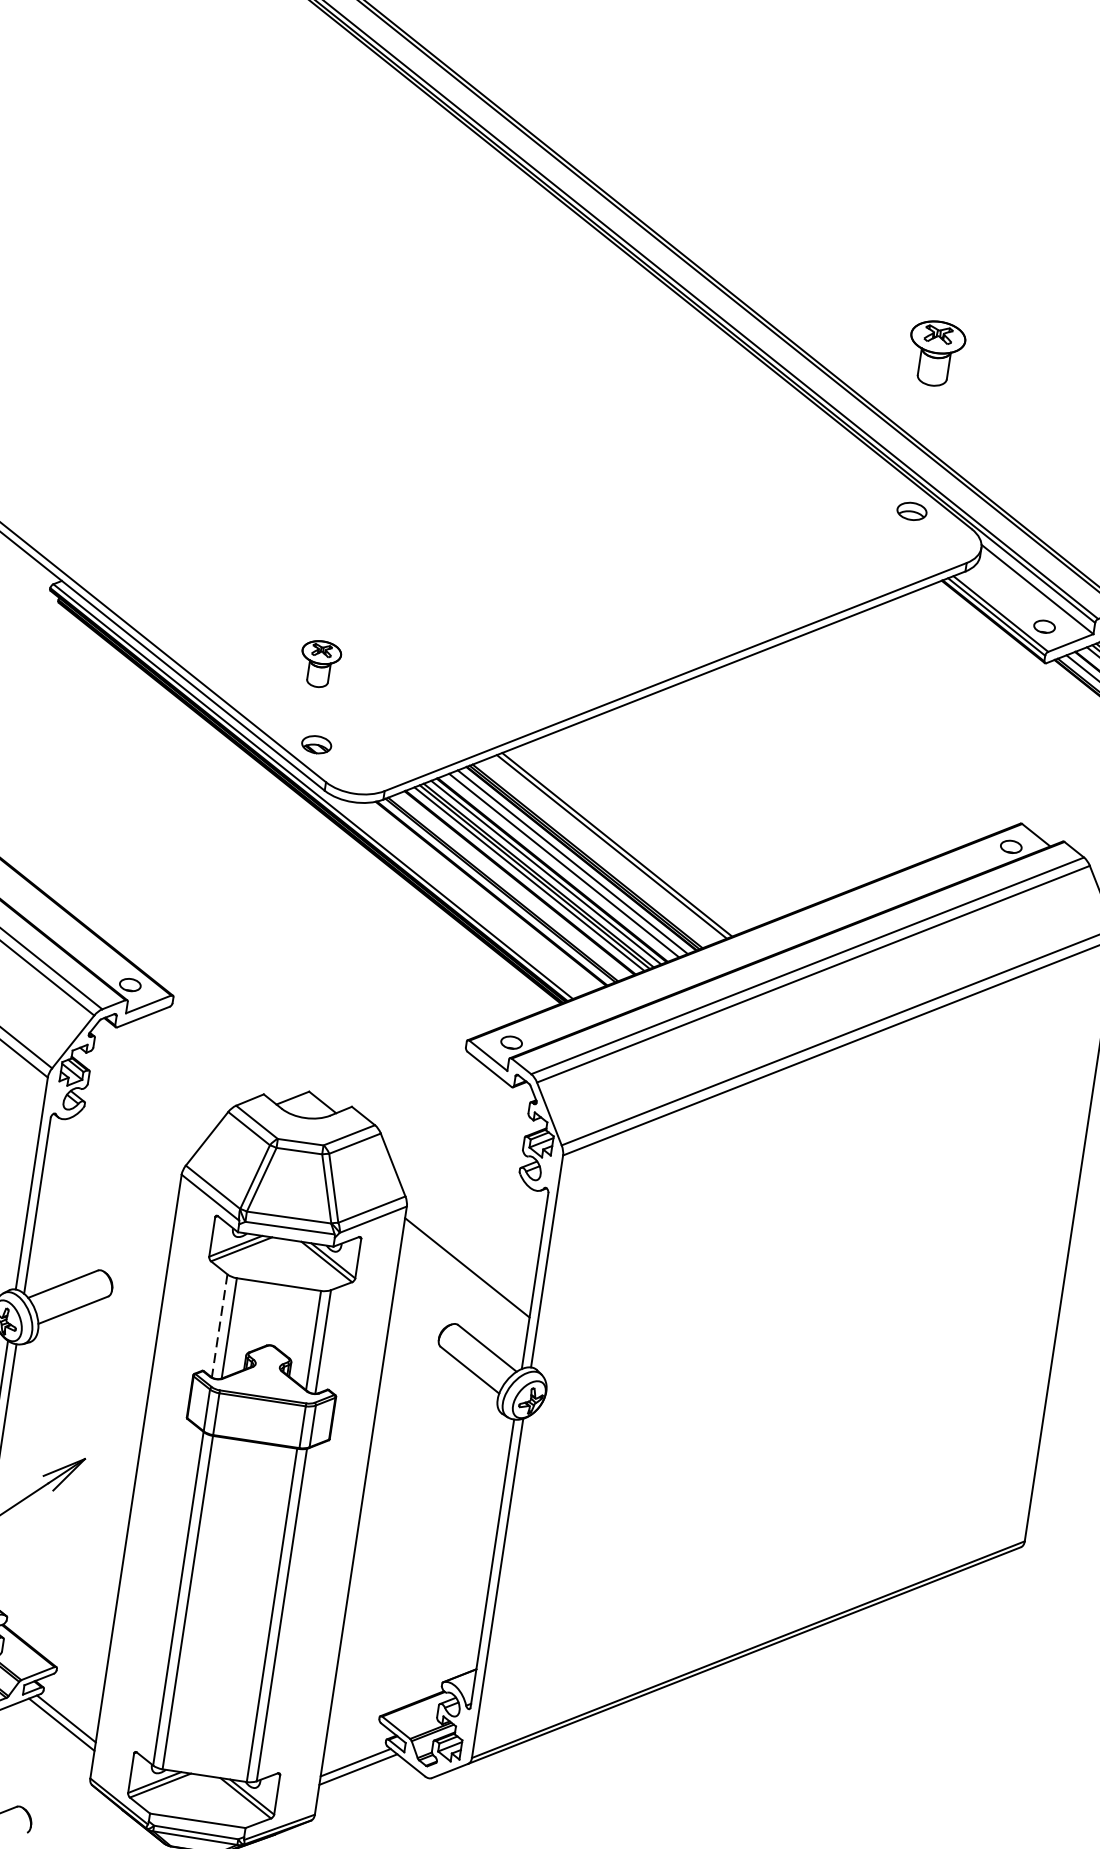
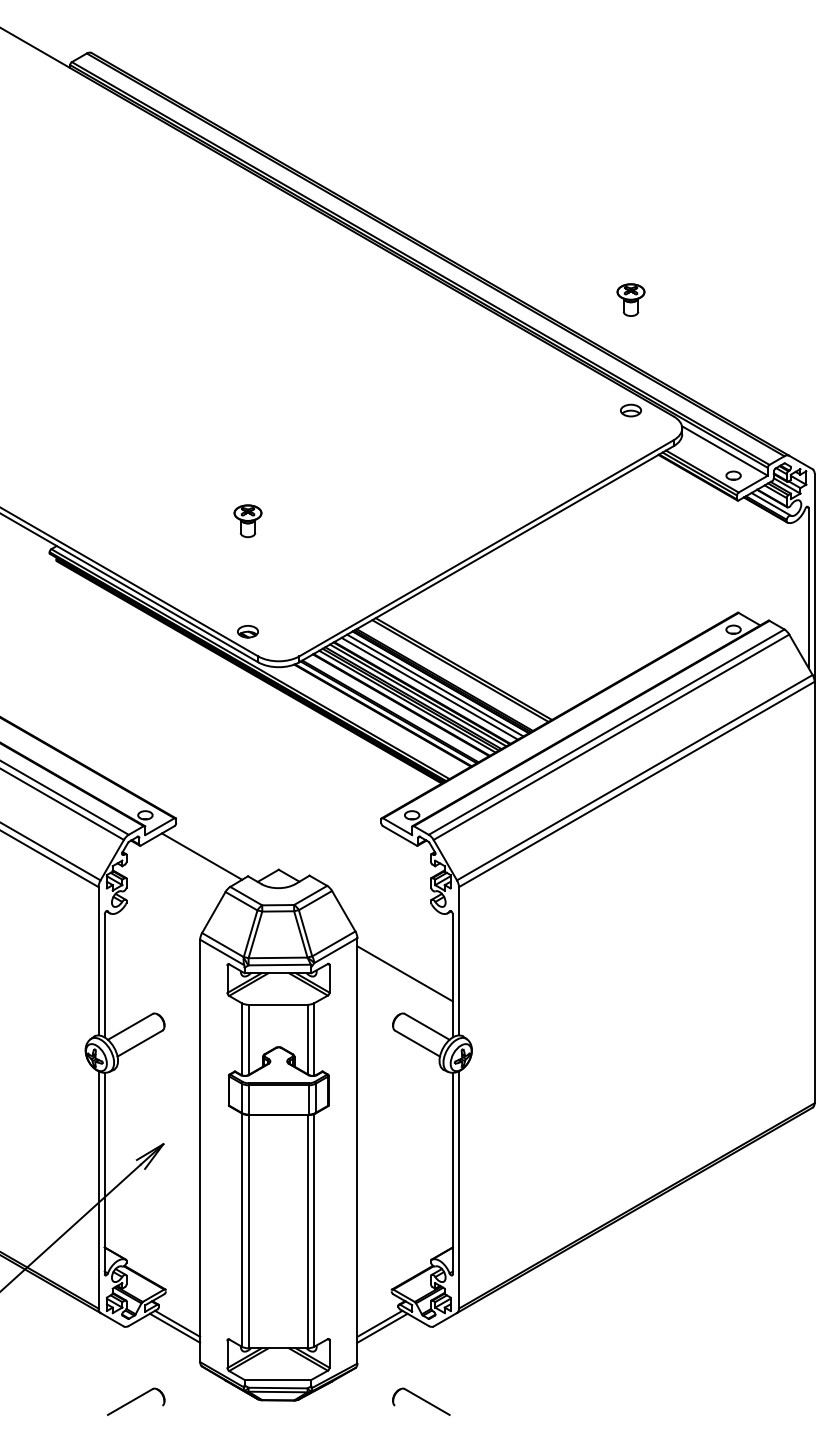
part: (935, 352) -> (630, 299), size x0.71
part: (319, 664) -> (247, 521), moved
line: (201, 1056) -> (201, 856), added
line: (219, 1326) -> (241, 1039), dashed -> solid

